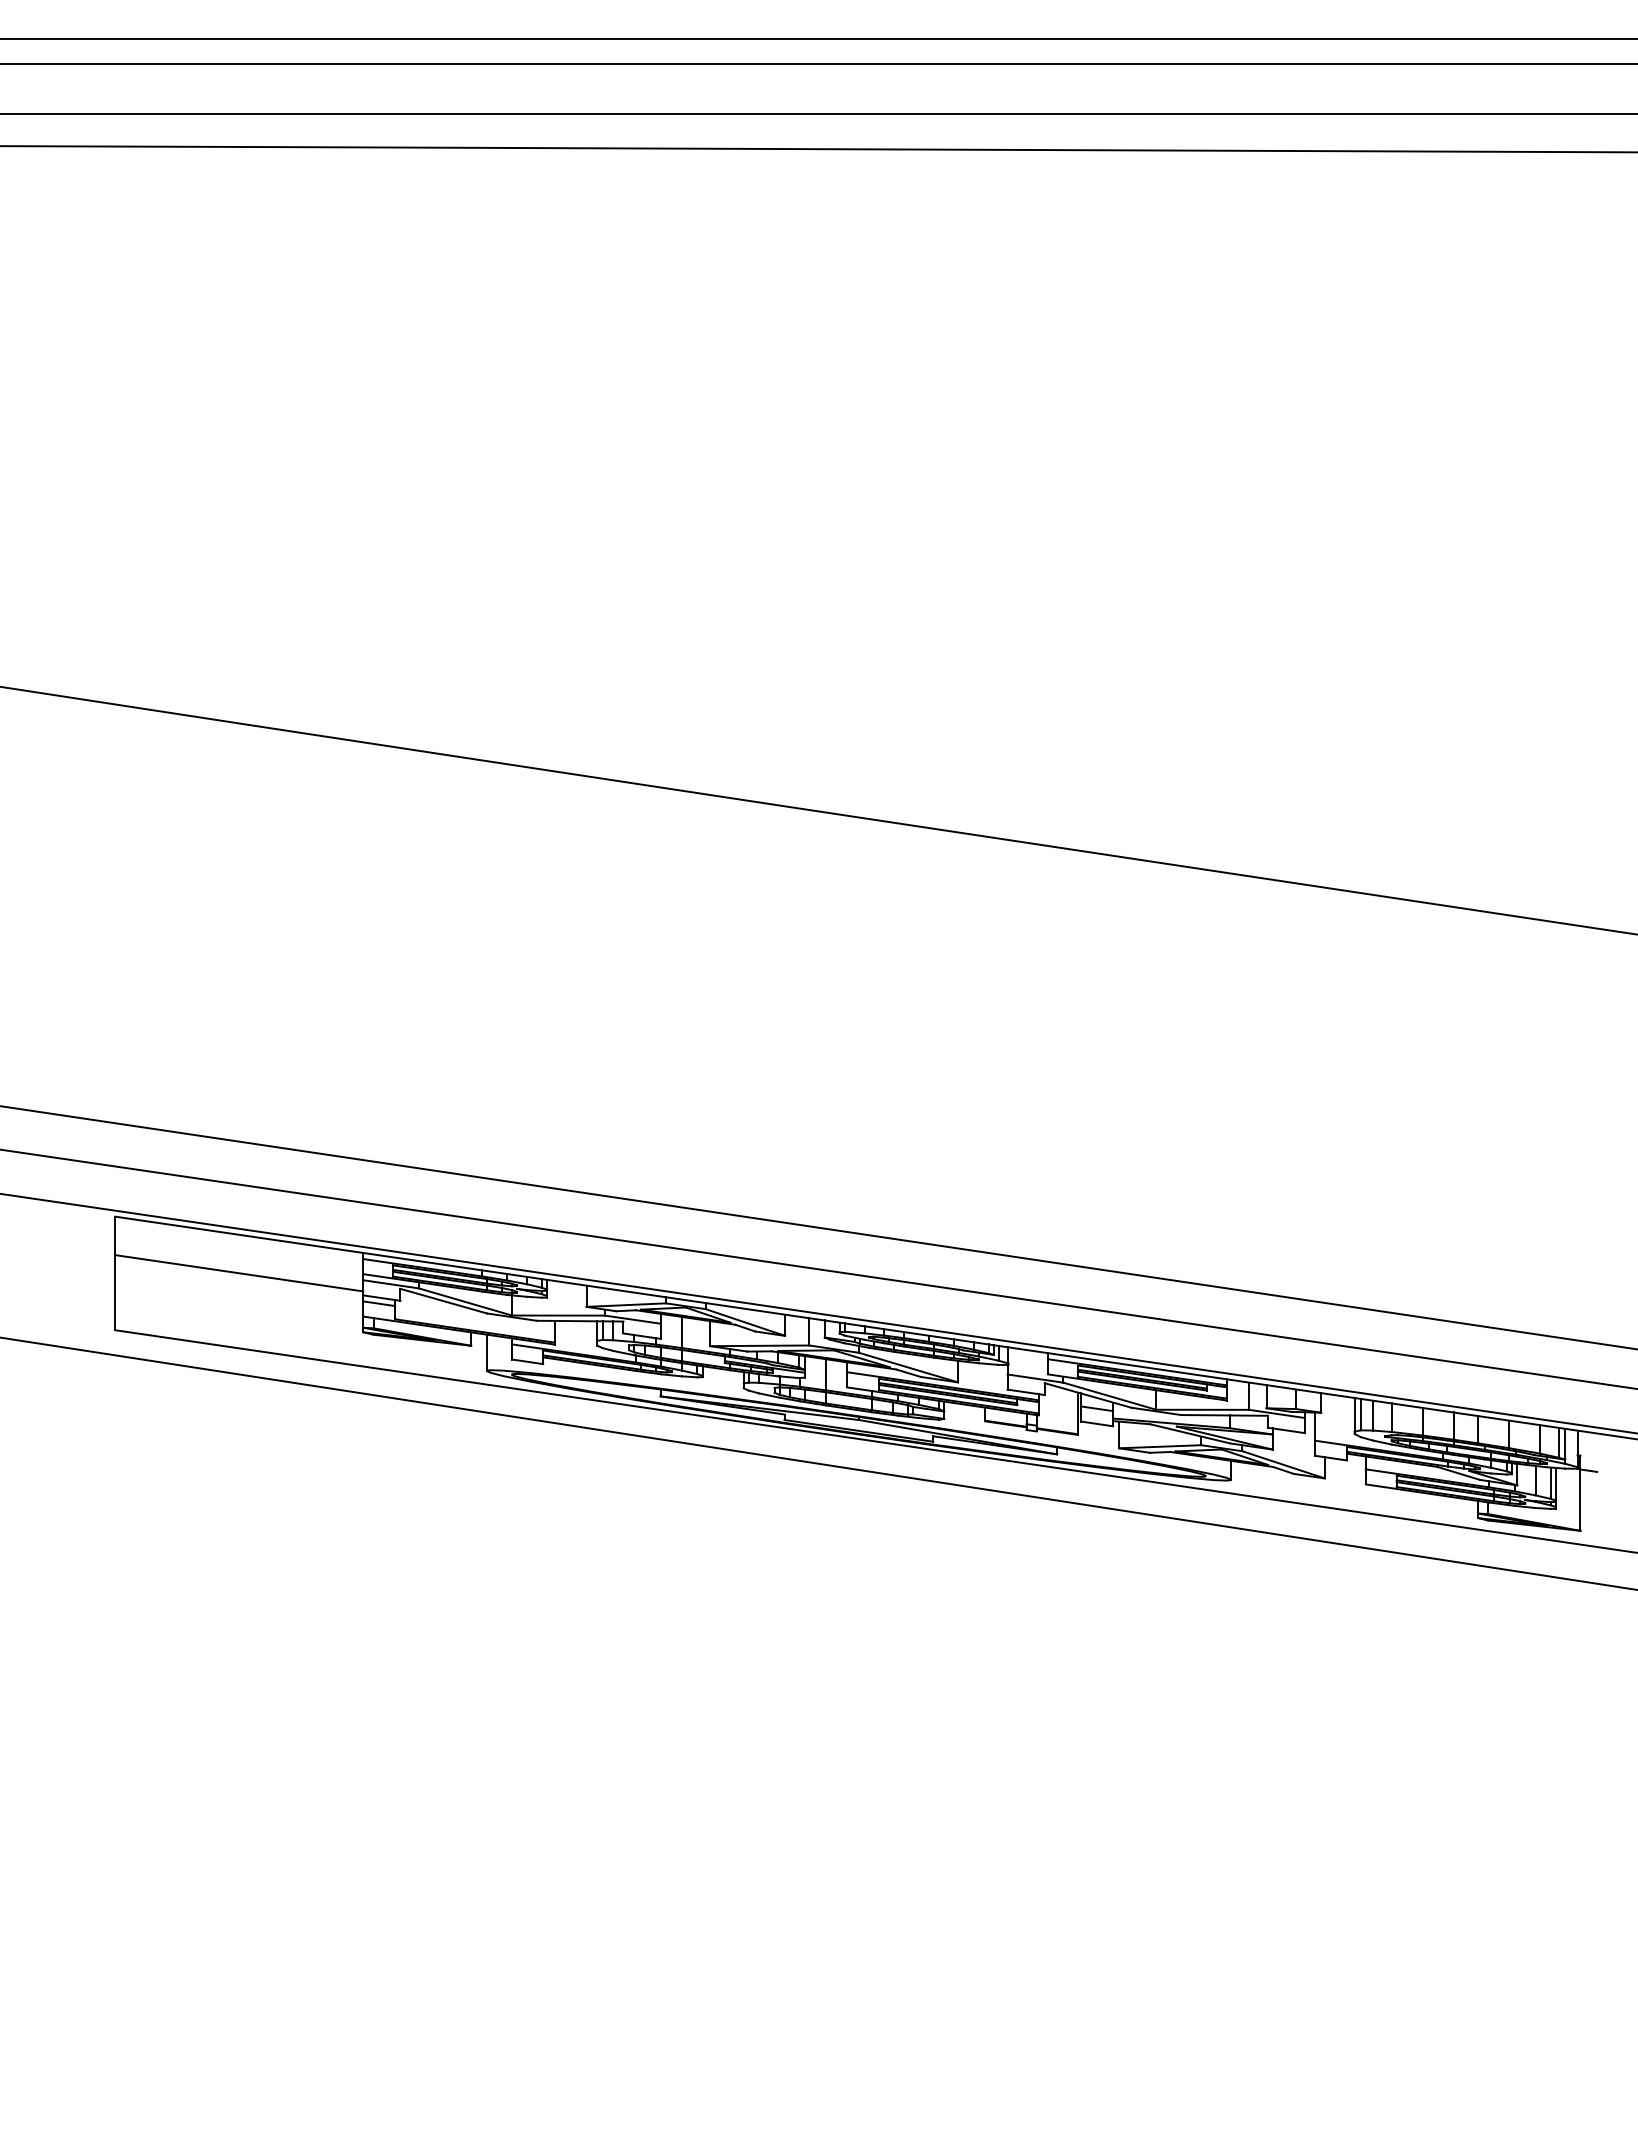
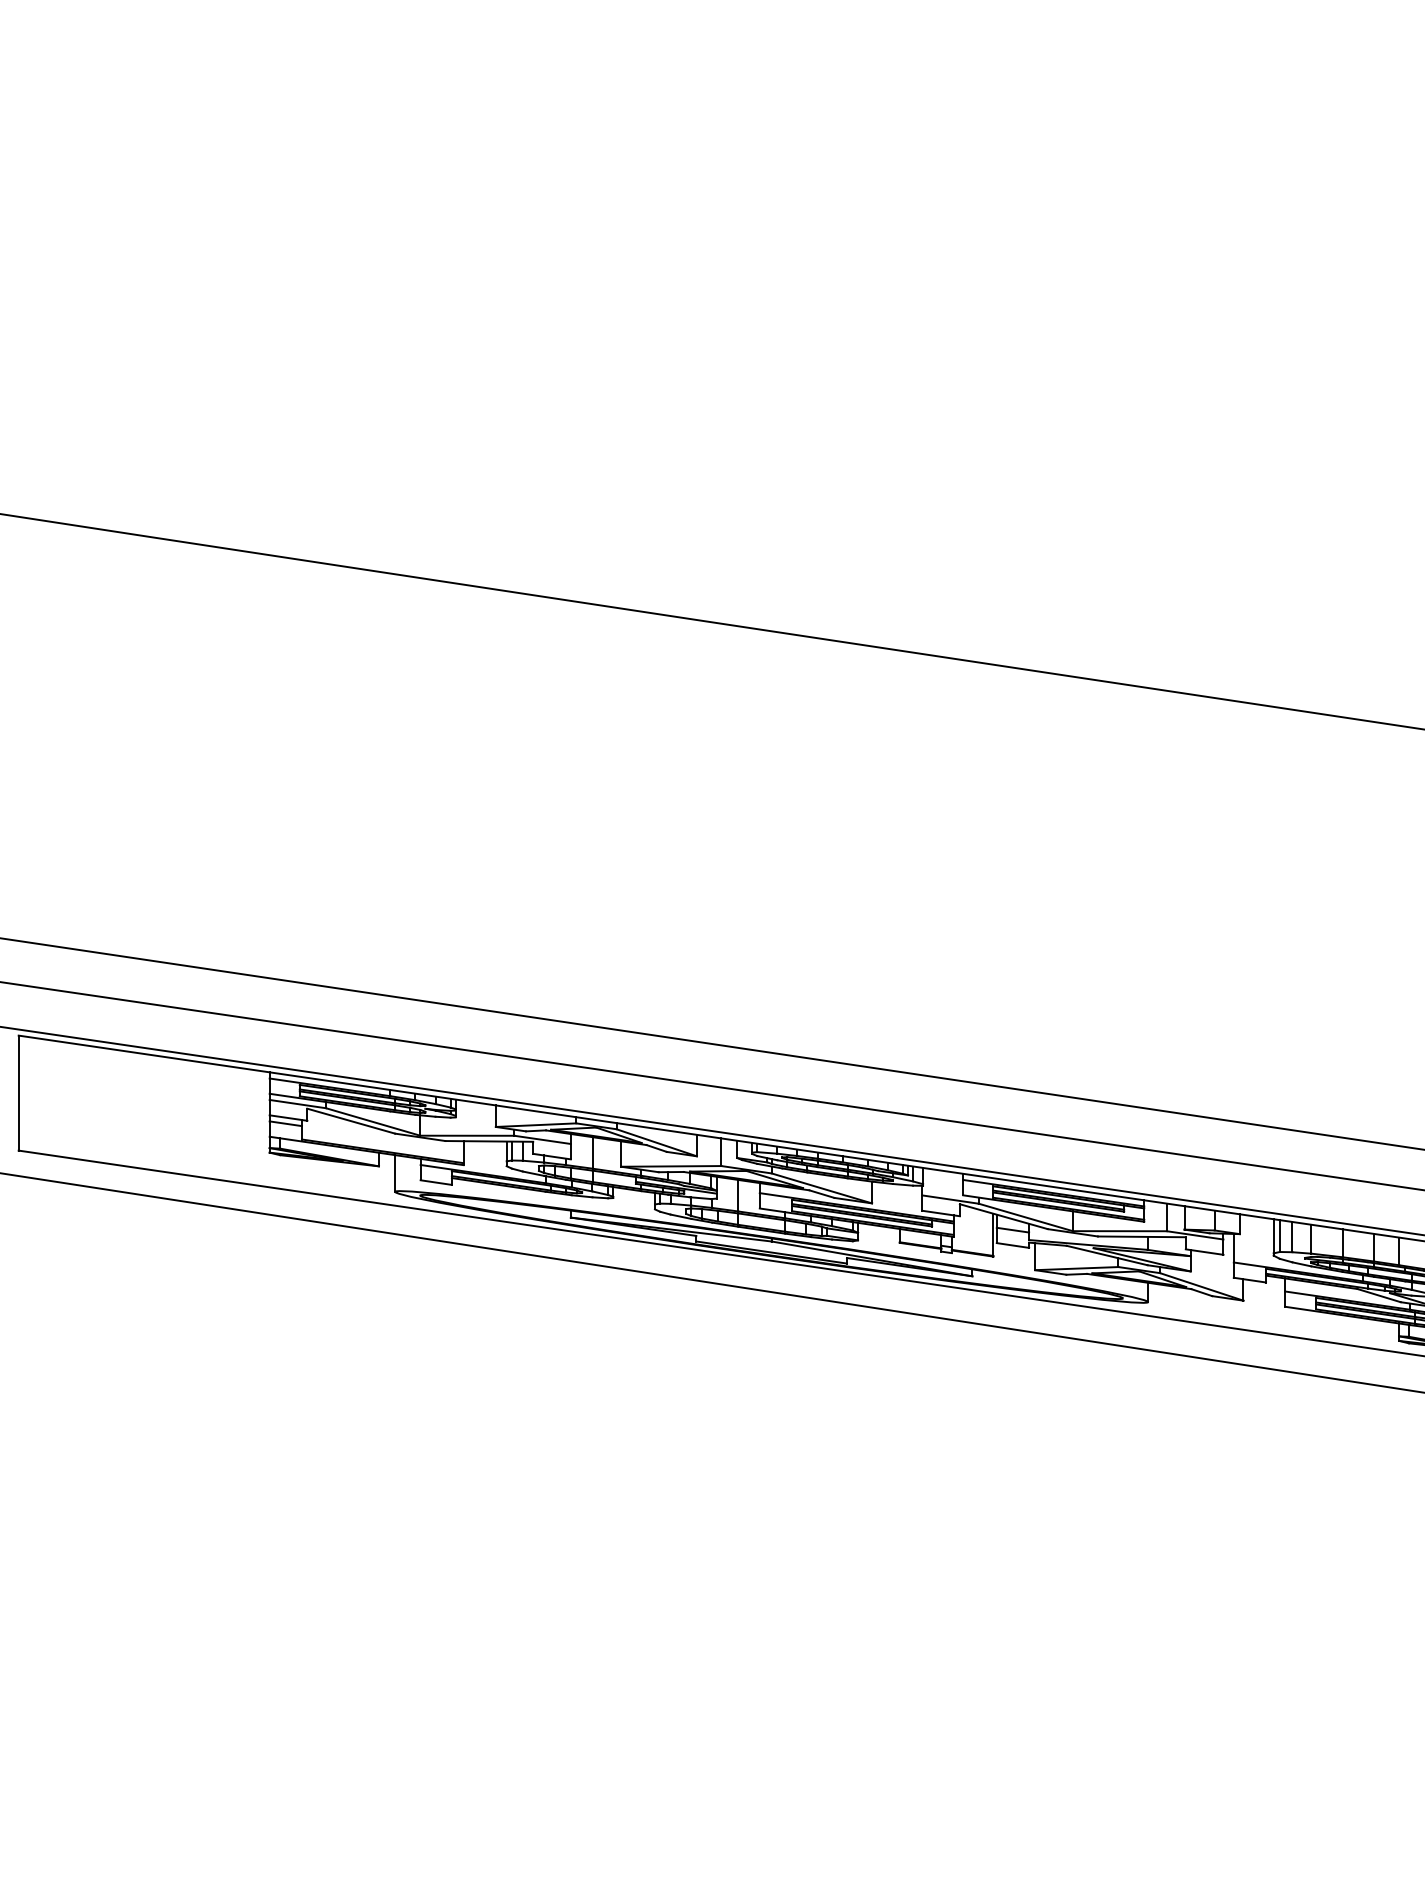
line: (239, 1273) -> (144, 1093), removed

